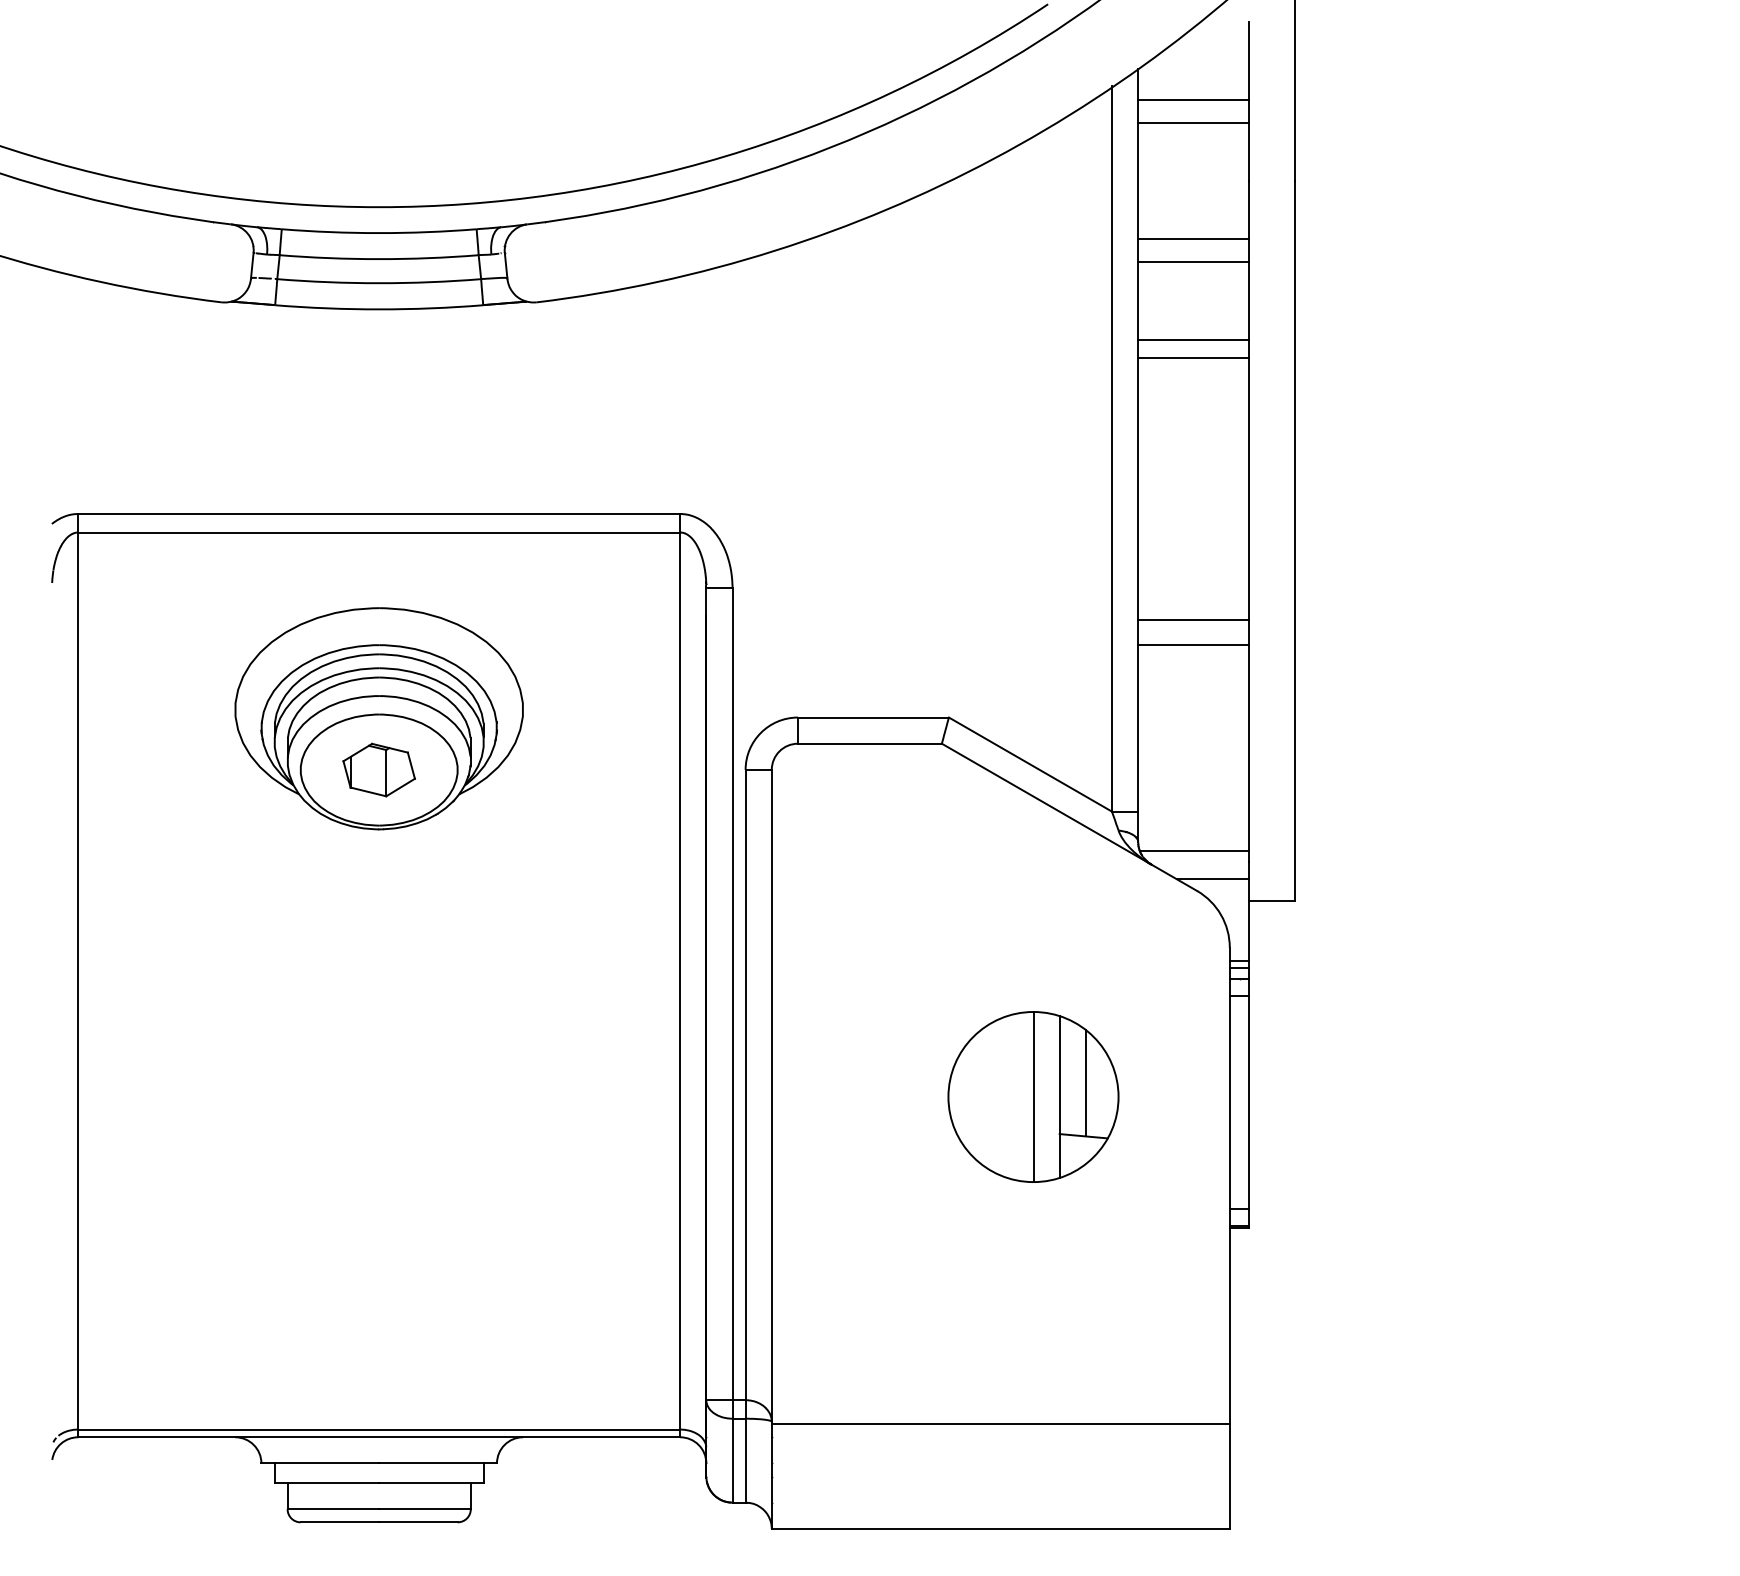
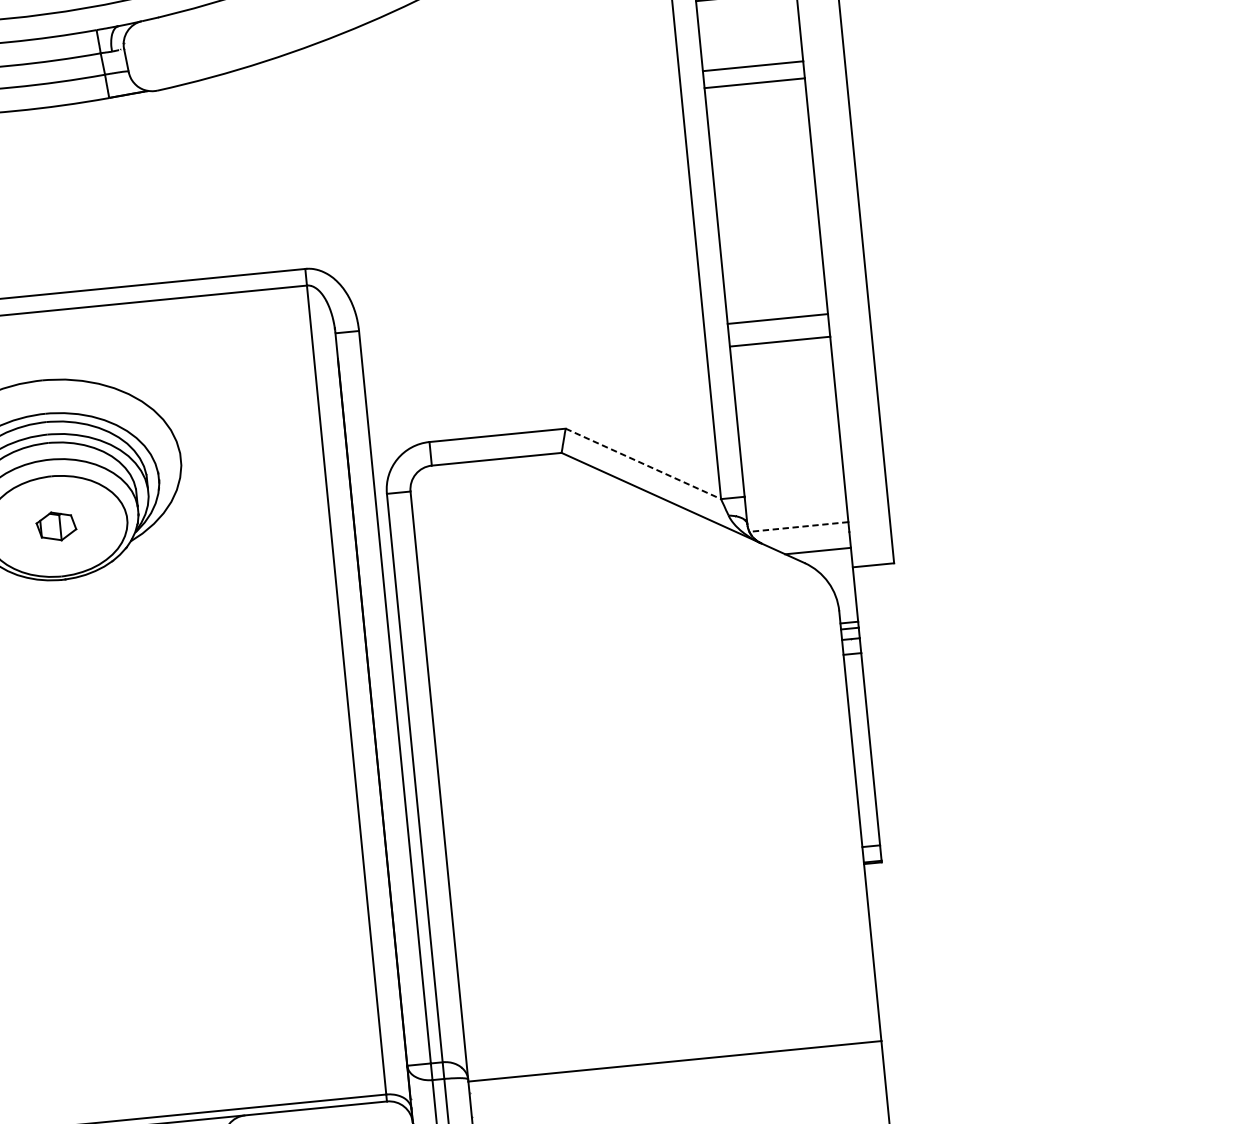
line: (1030, 764) -> (643, 463), solid -> dashed
part: (378, 769) -> (55, 525), size x0.6
line: (1194, 850) -> (798, 526), solid -> dashed
part: (1033, 1096) -> (675, 762), removed

